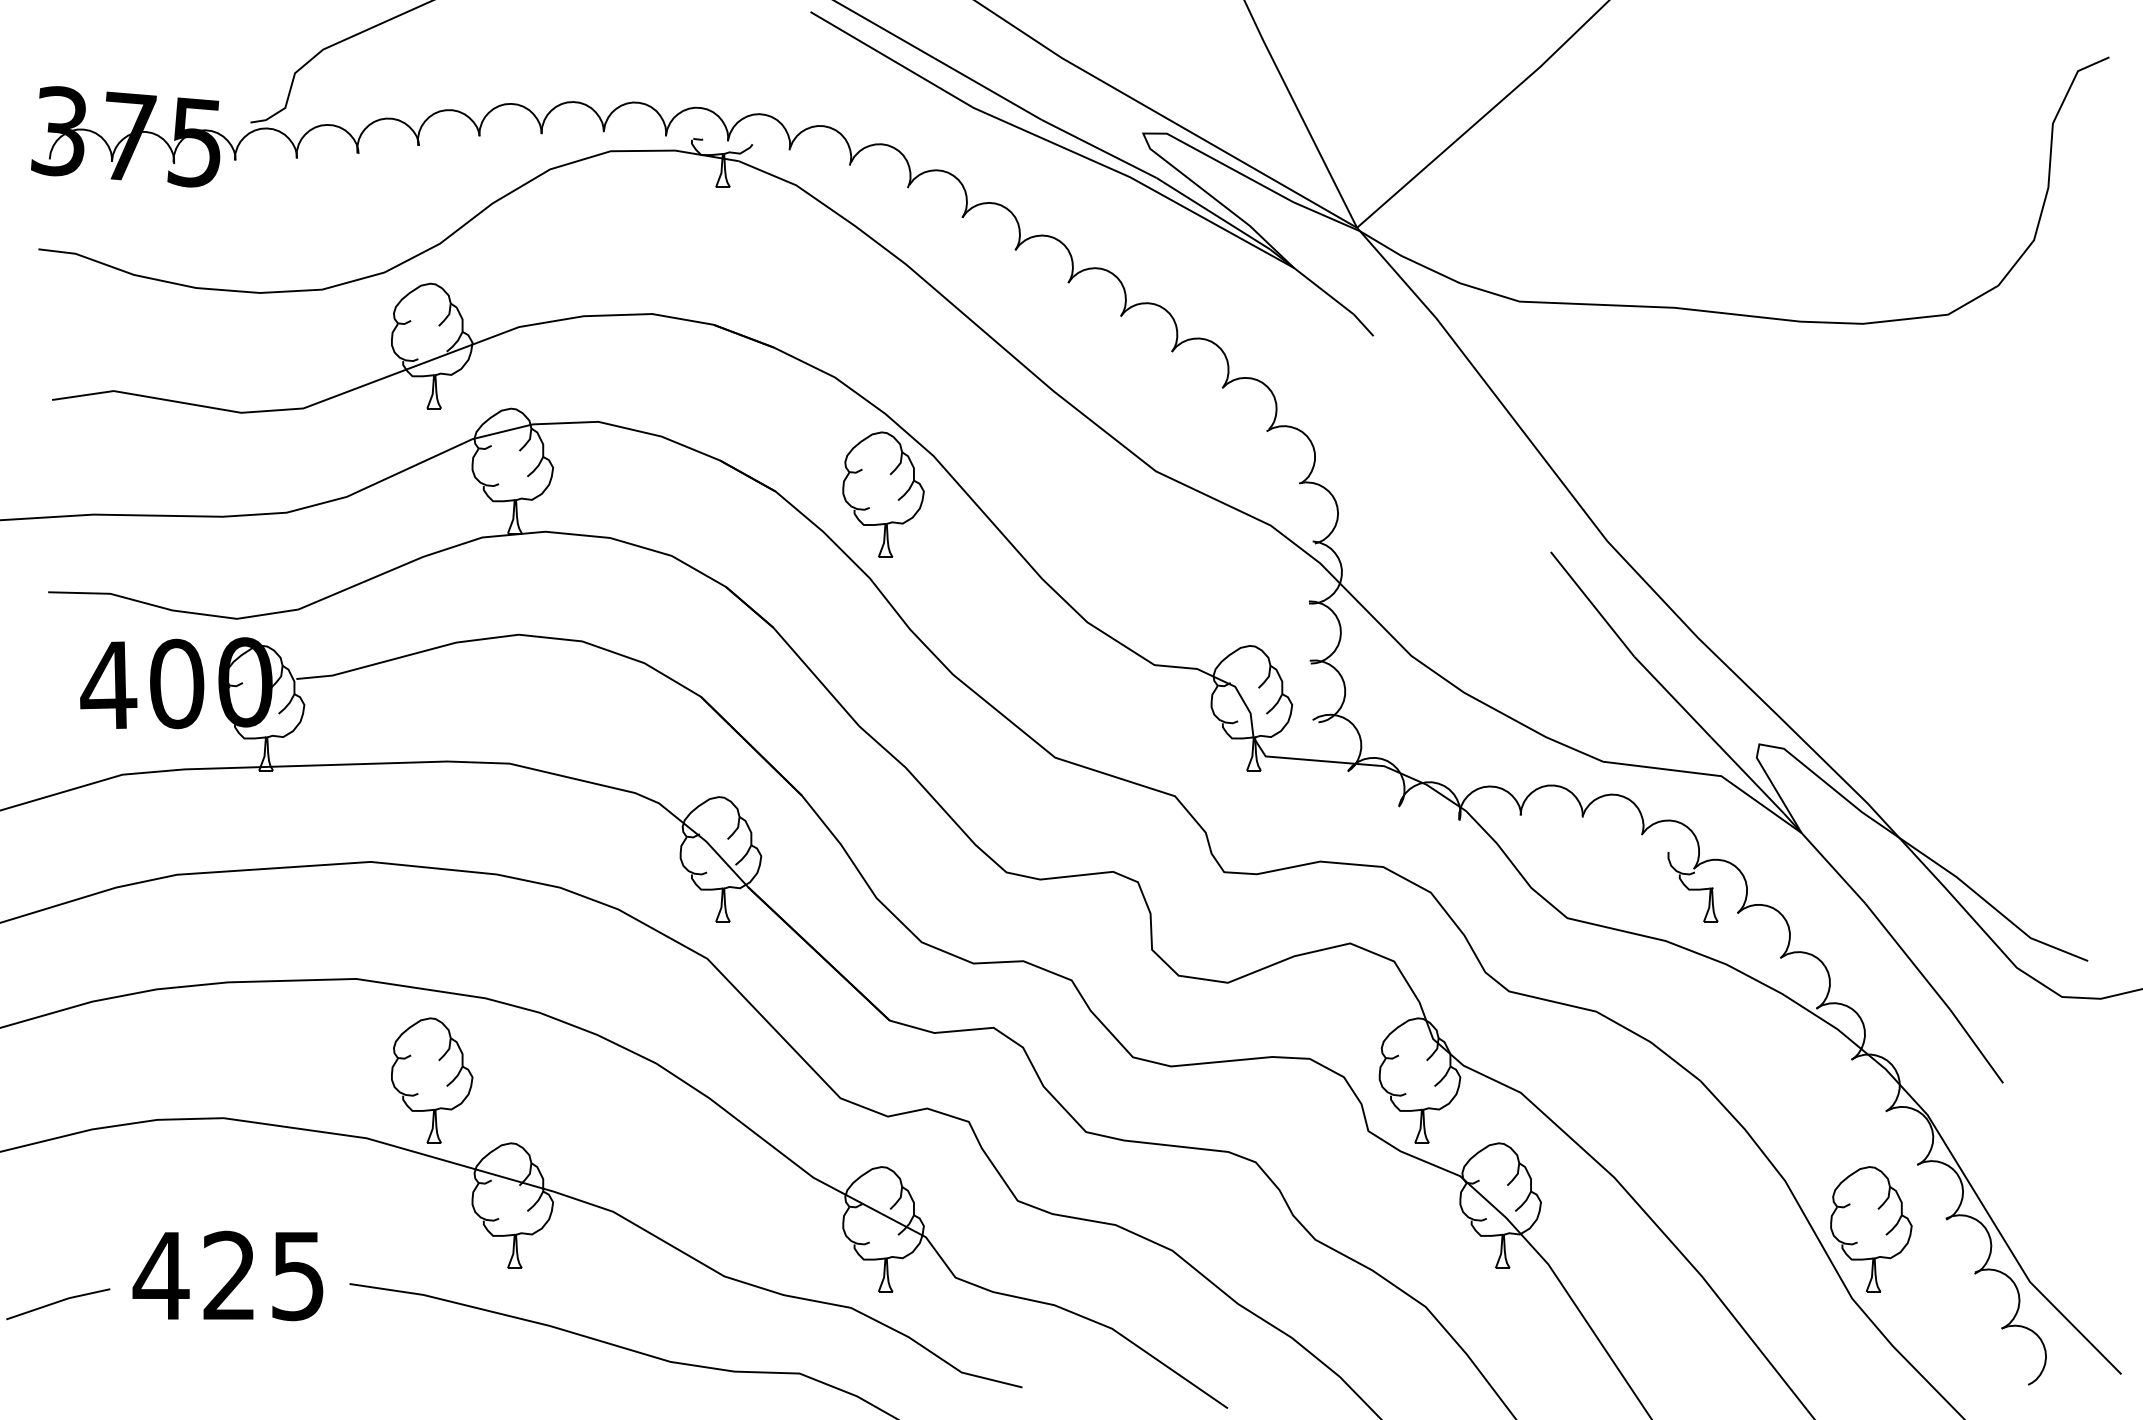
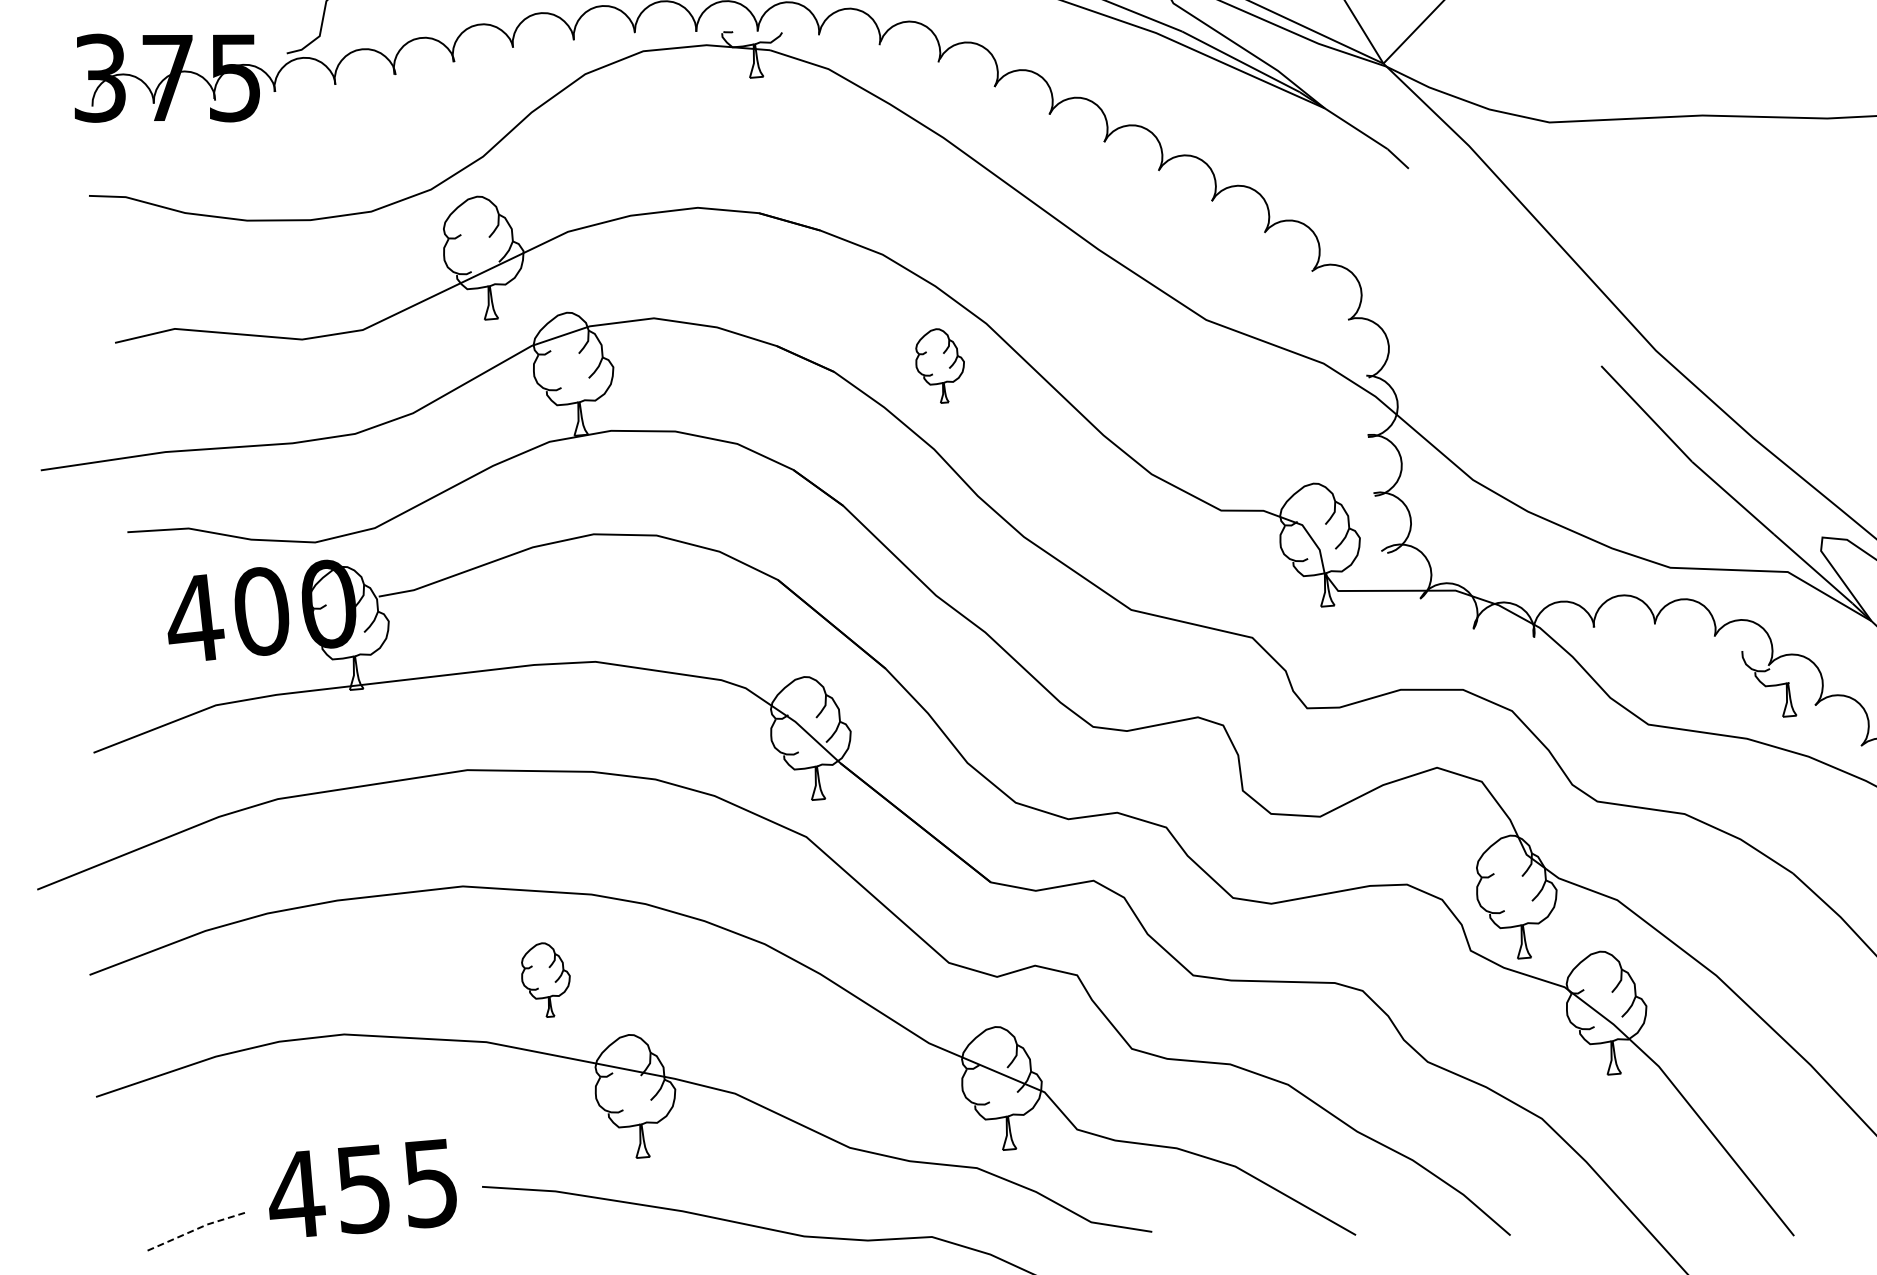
part: (883, 494) -> (940, 365), size x0.6
part: (432, 1080) -> (546, 979), size x0.6
text: (228, 1275) -> (362, 1188), 425 -> 455
line: (58, 1301) -> (197, 1228), solid -> dashed

